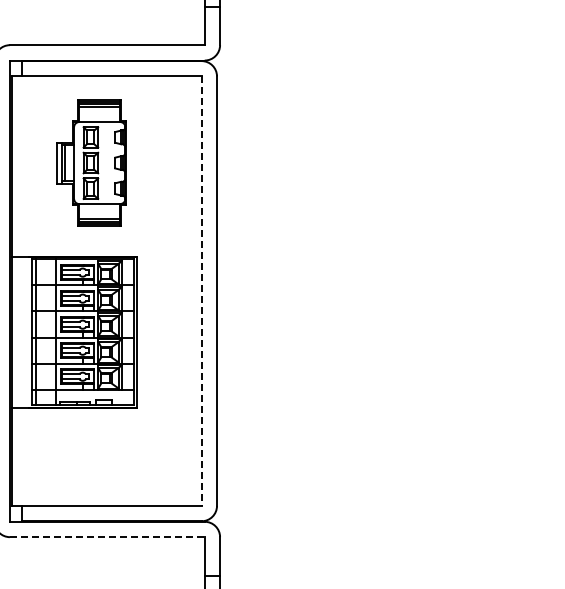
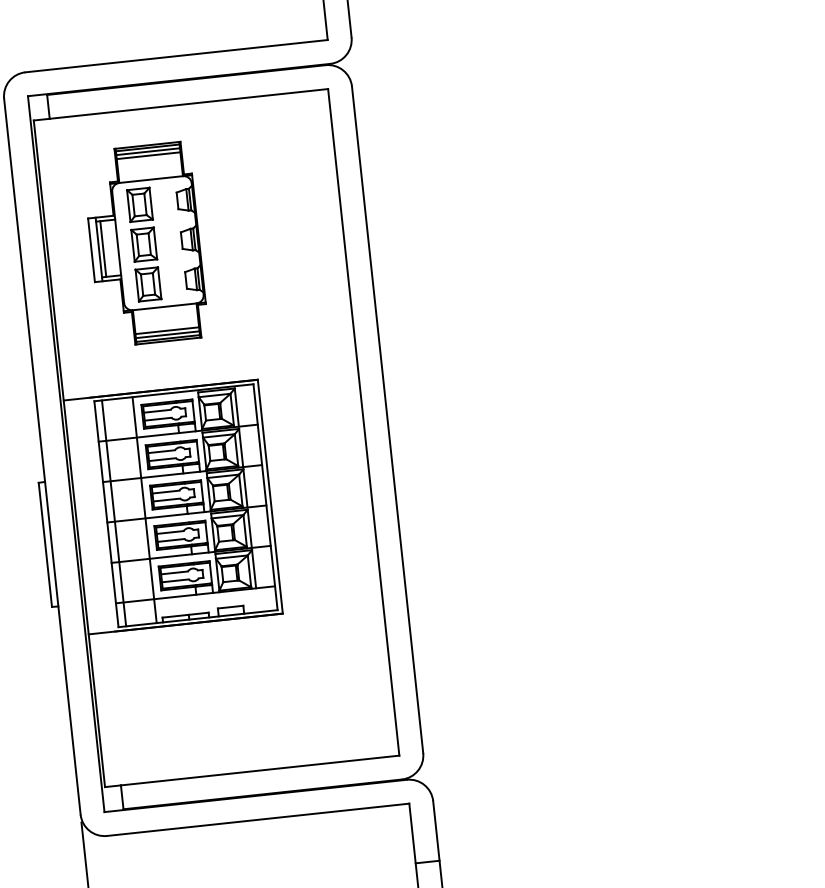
part: (91, 162) -> (145, 243), moved
line: (201, 291) -> (363, 422), dashed -> solid
line: (107, 537) -> (258, 820), dashed -> solid

